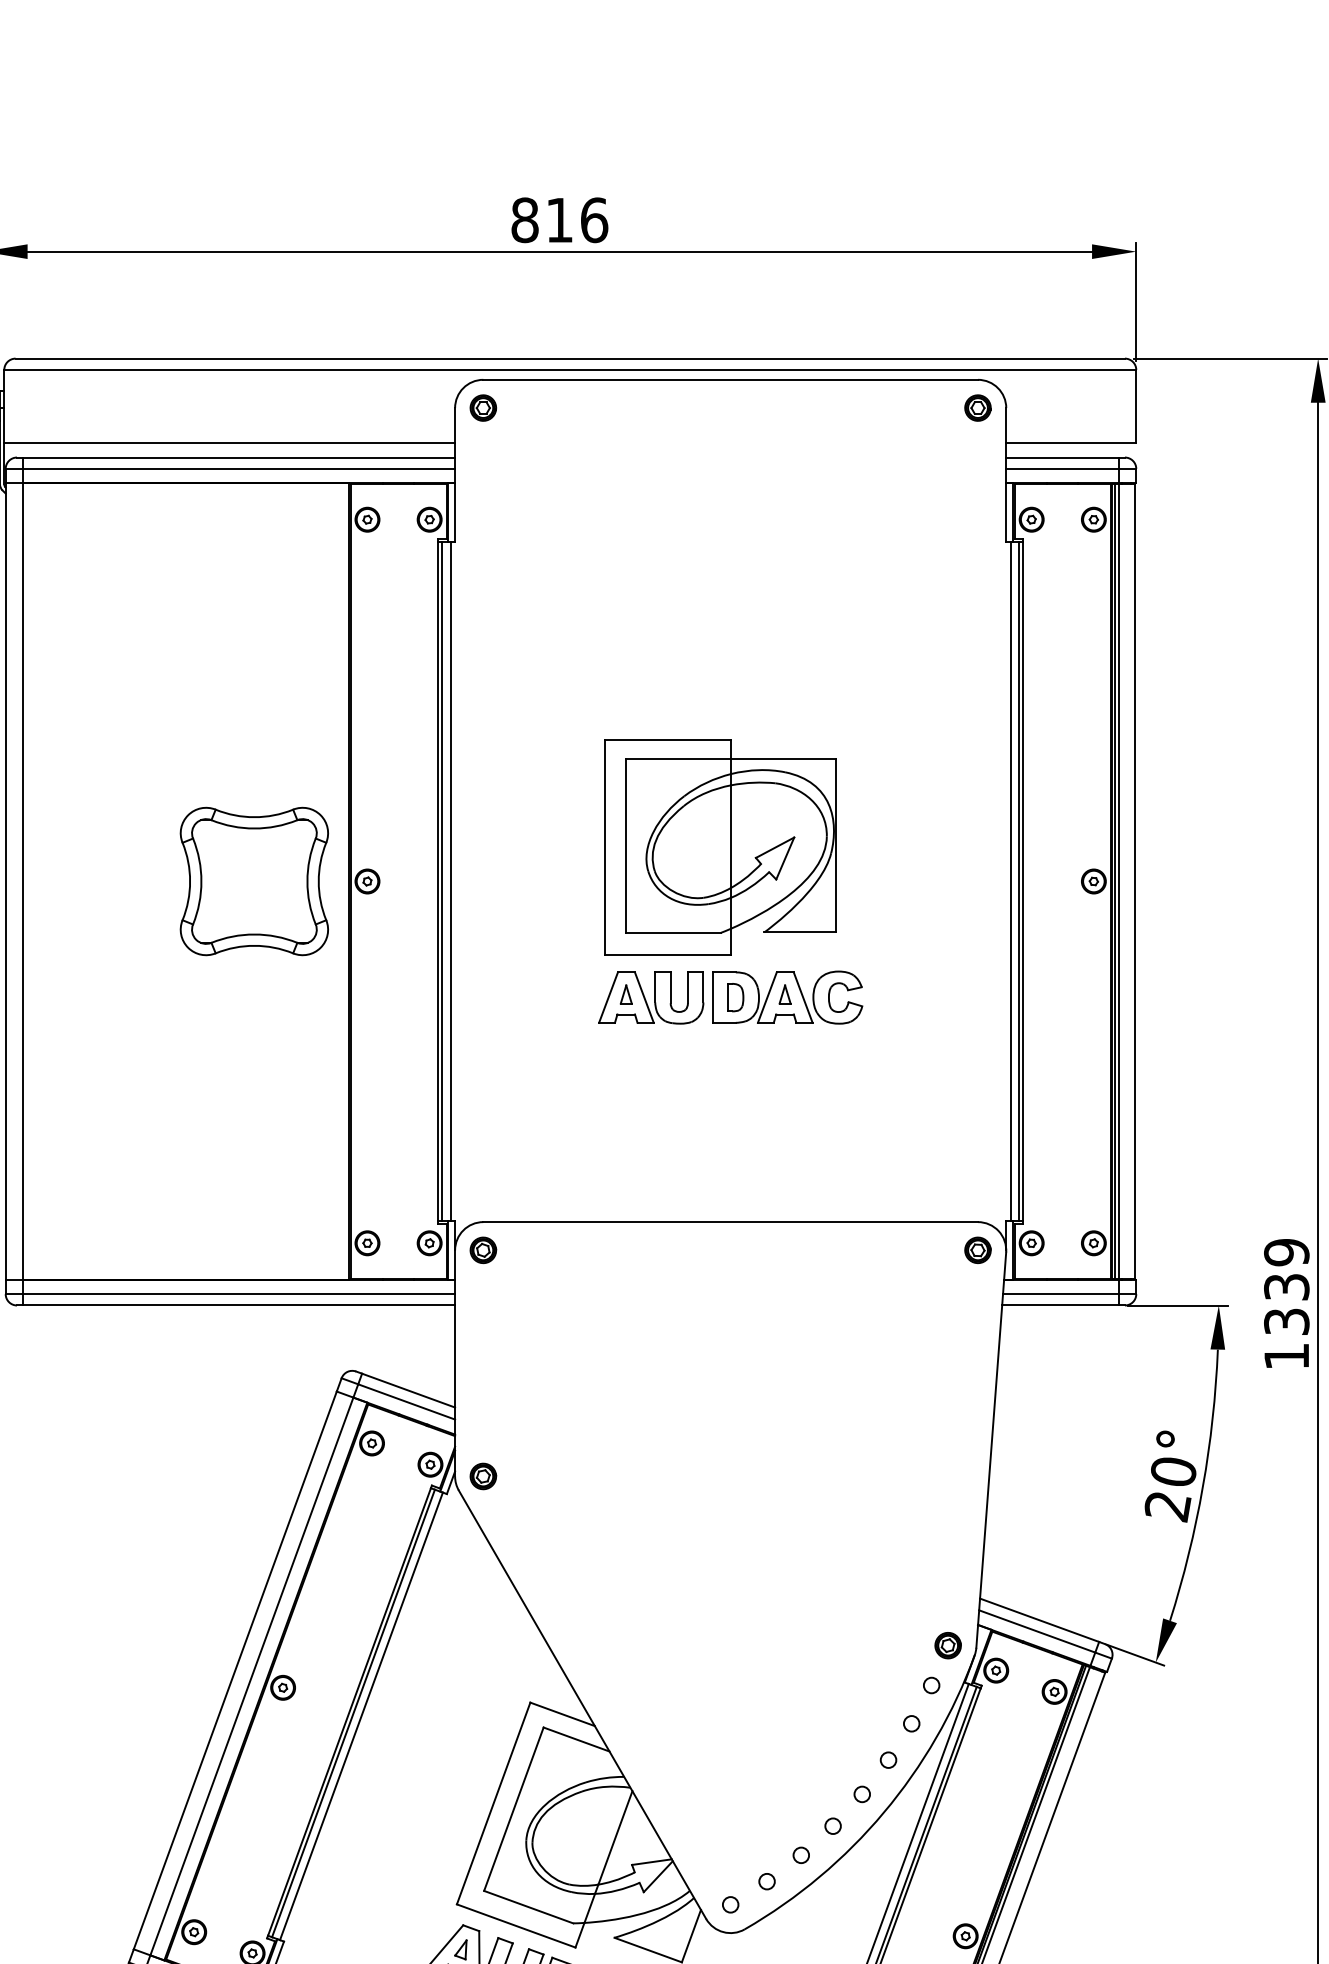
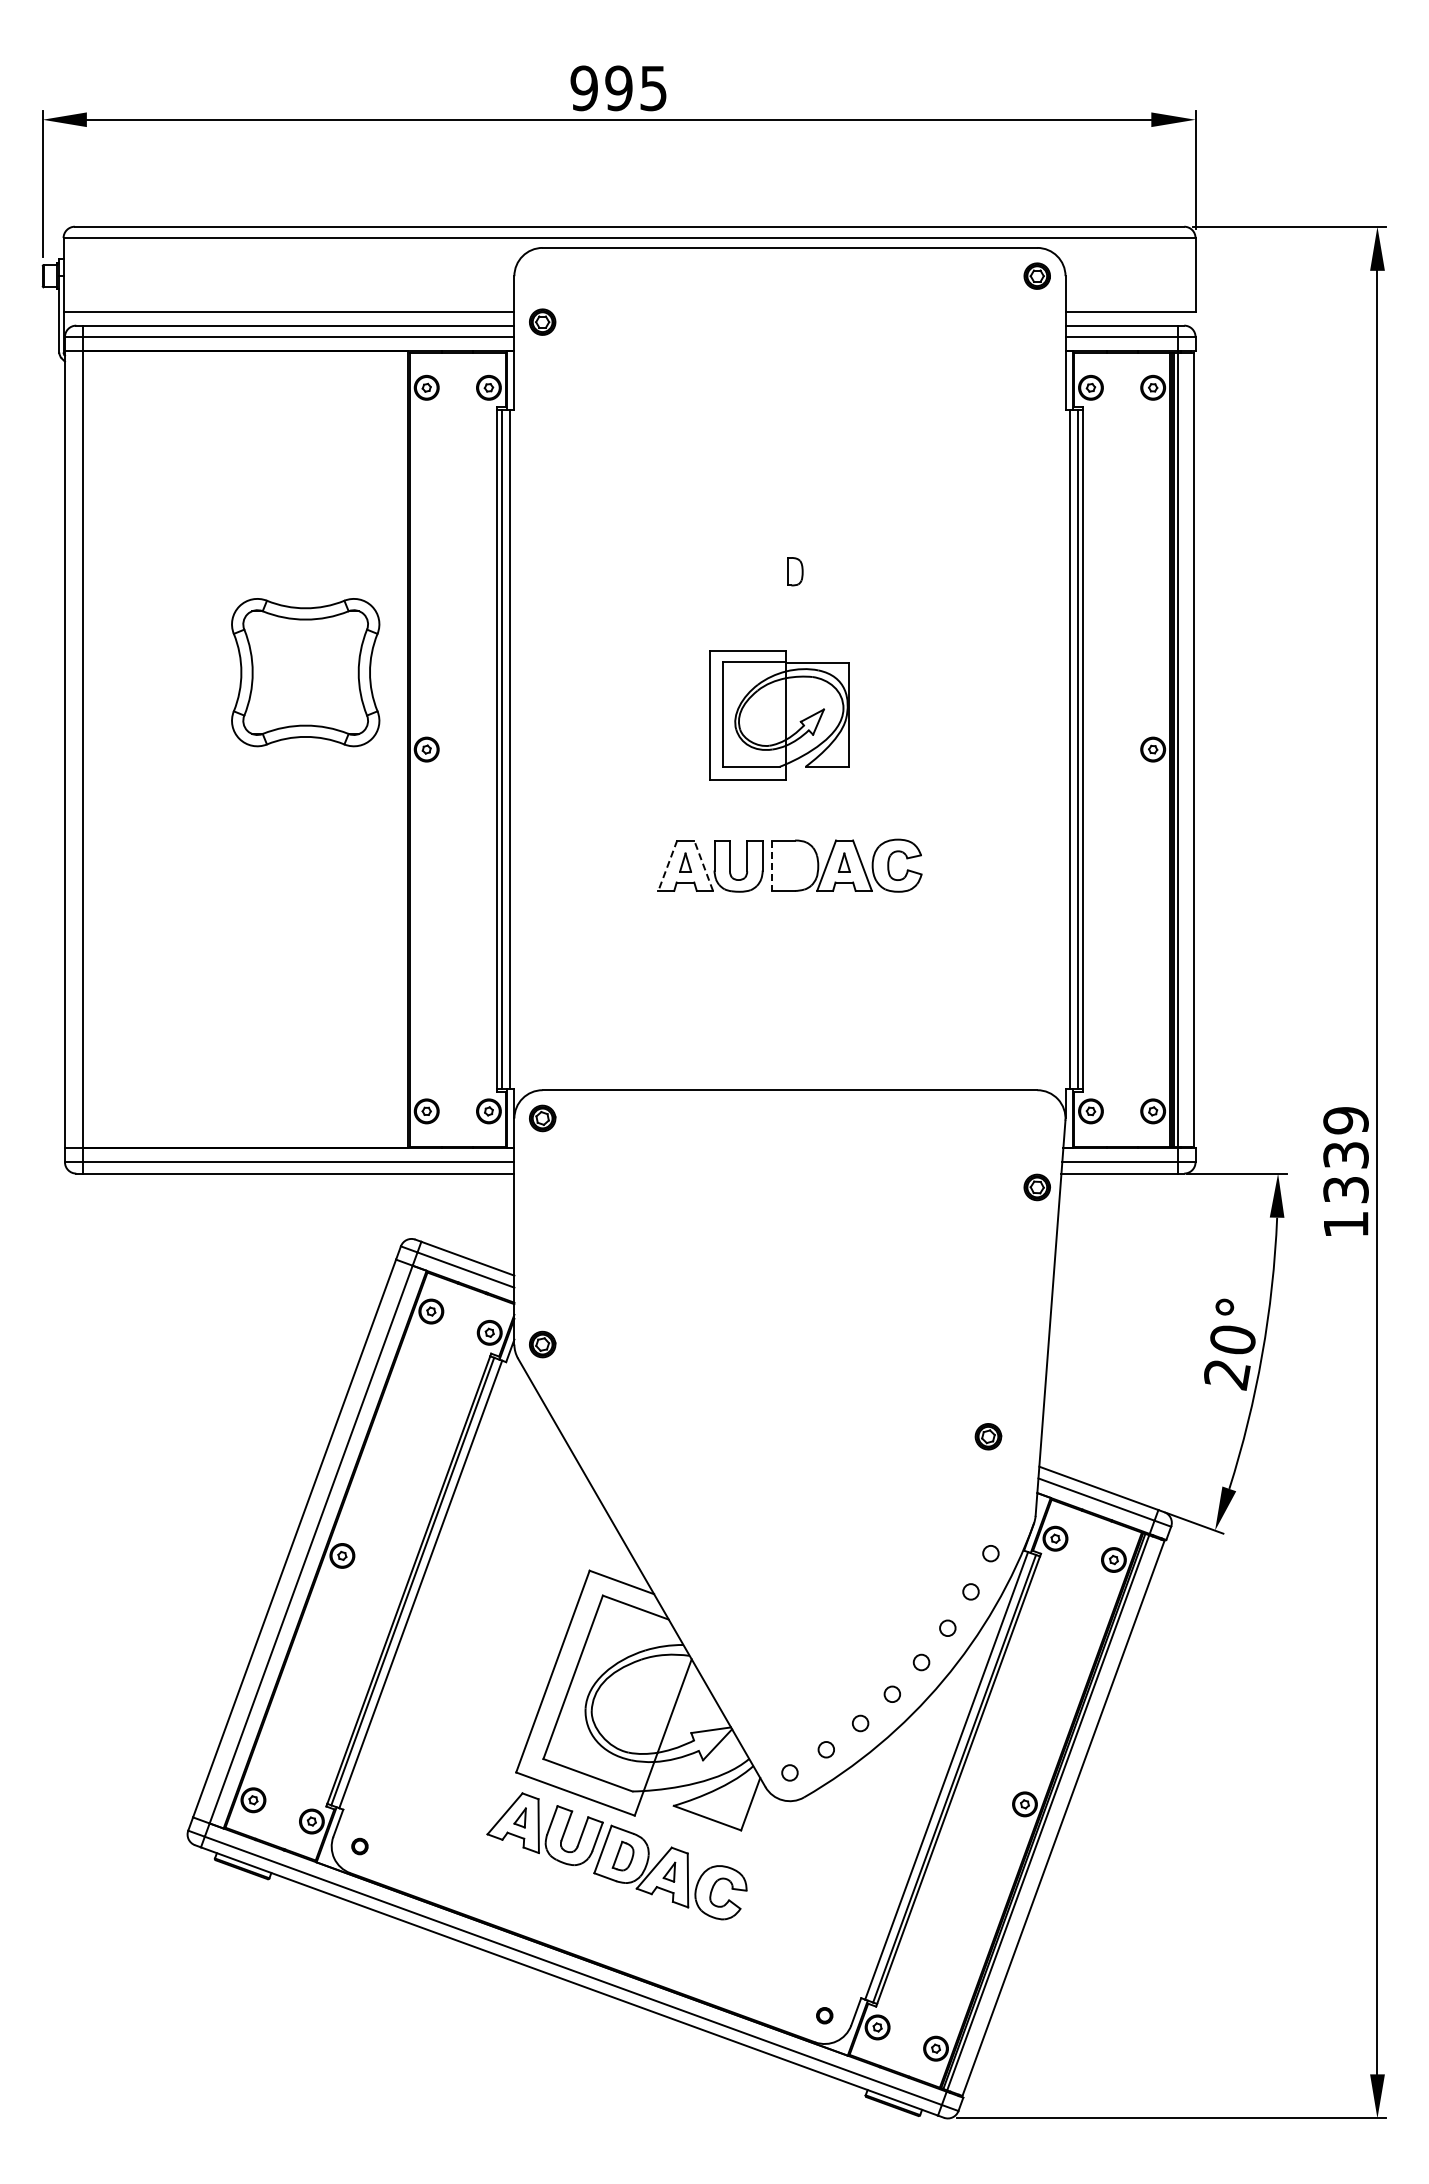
text: (559, 220) -> (618, 88), 816 -> 995
part: (483, 407) -> (542, 321), moved
part: (720, 847) -> (779, 715), size x0.6
part: (254, 881) -> (305, 672), moved
line: (608, 997) -> (667, 865), solid -> dashed
line: (644, 997) -> (703, 865), solid -> dashed
part: (736, 997) -> (795, 571), moved
line: (713, 998) -> (772, 866), solid -> dashed
part: (977, 1250) -> (1036, 1187), moved
part: (948, 1645) -> (988, 1436), moved

